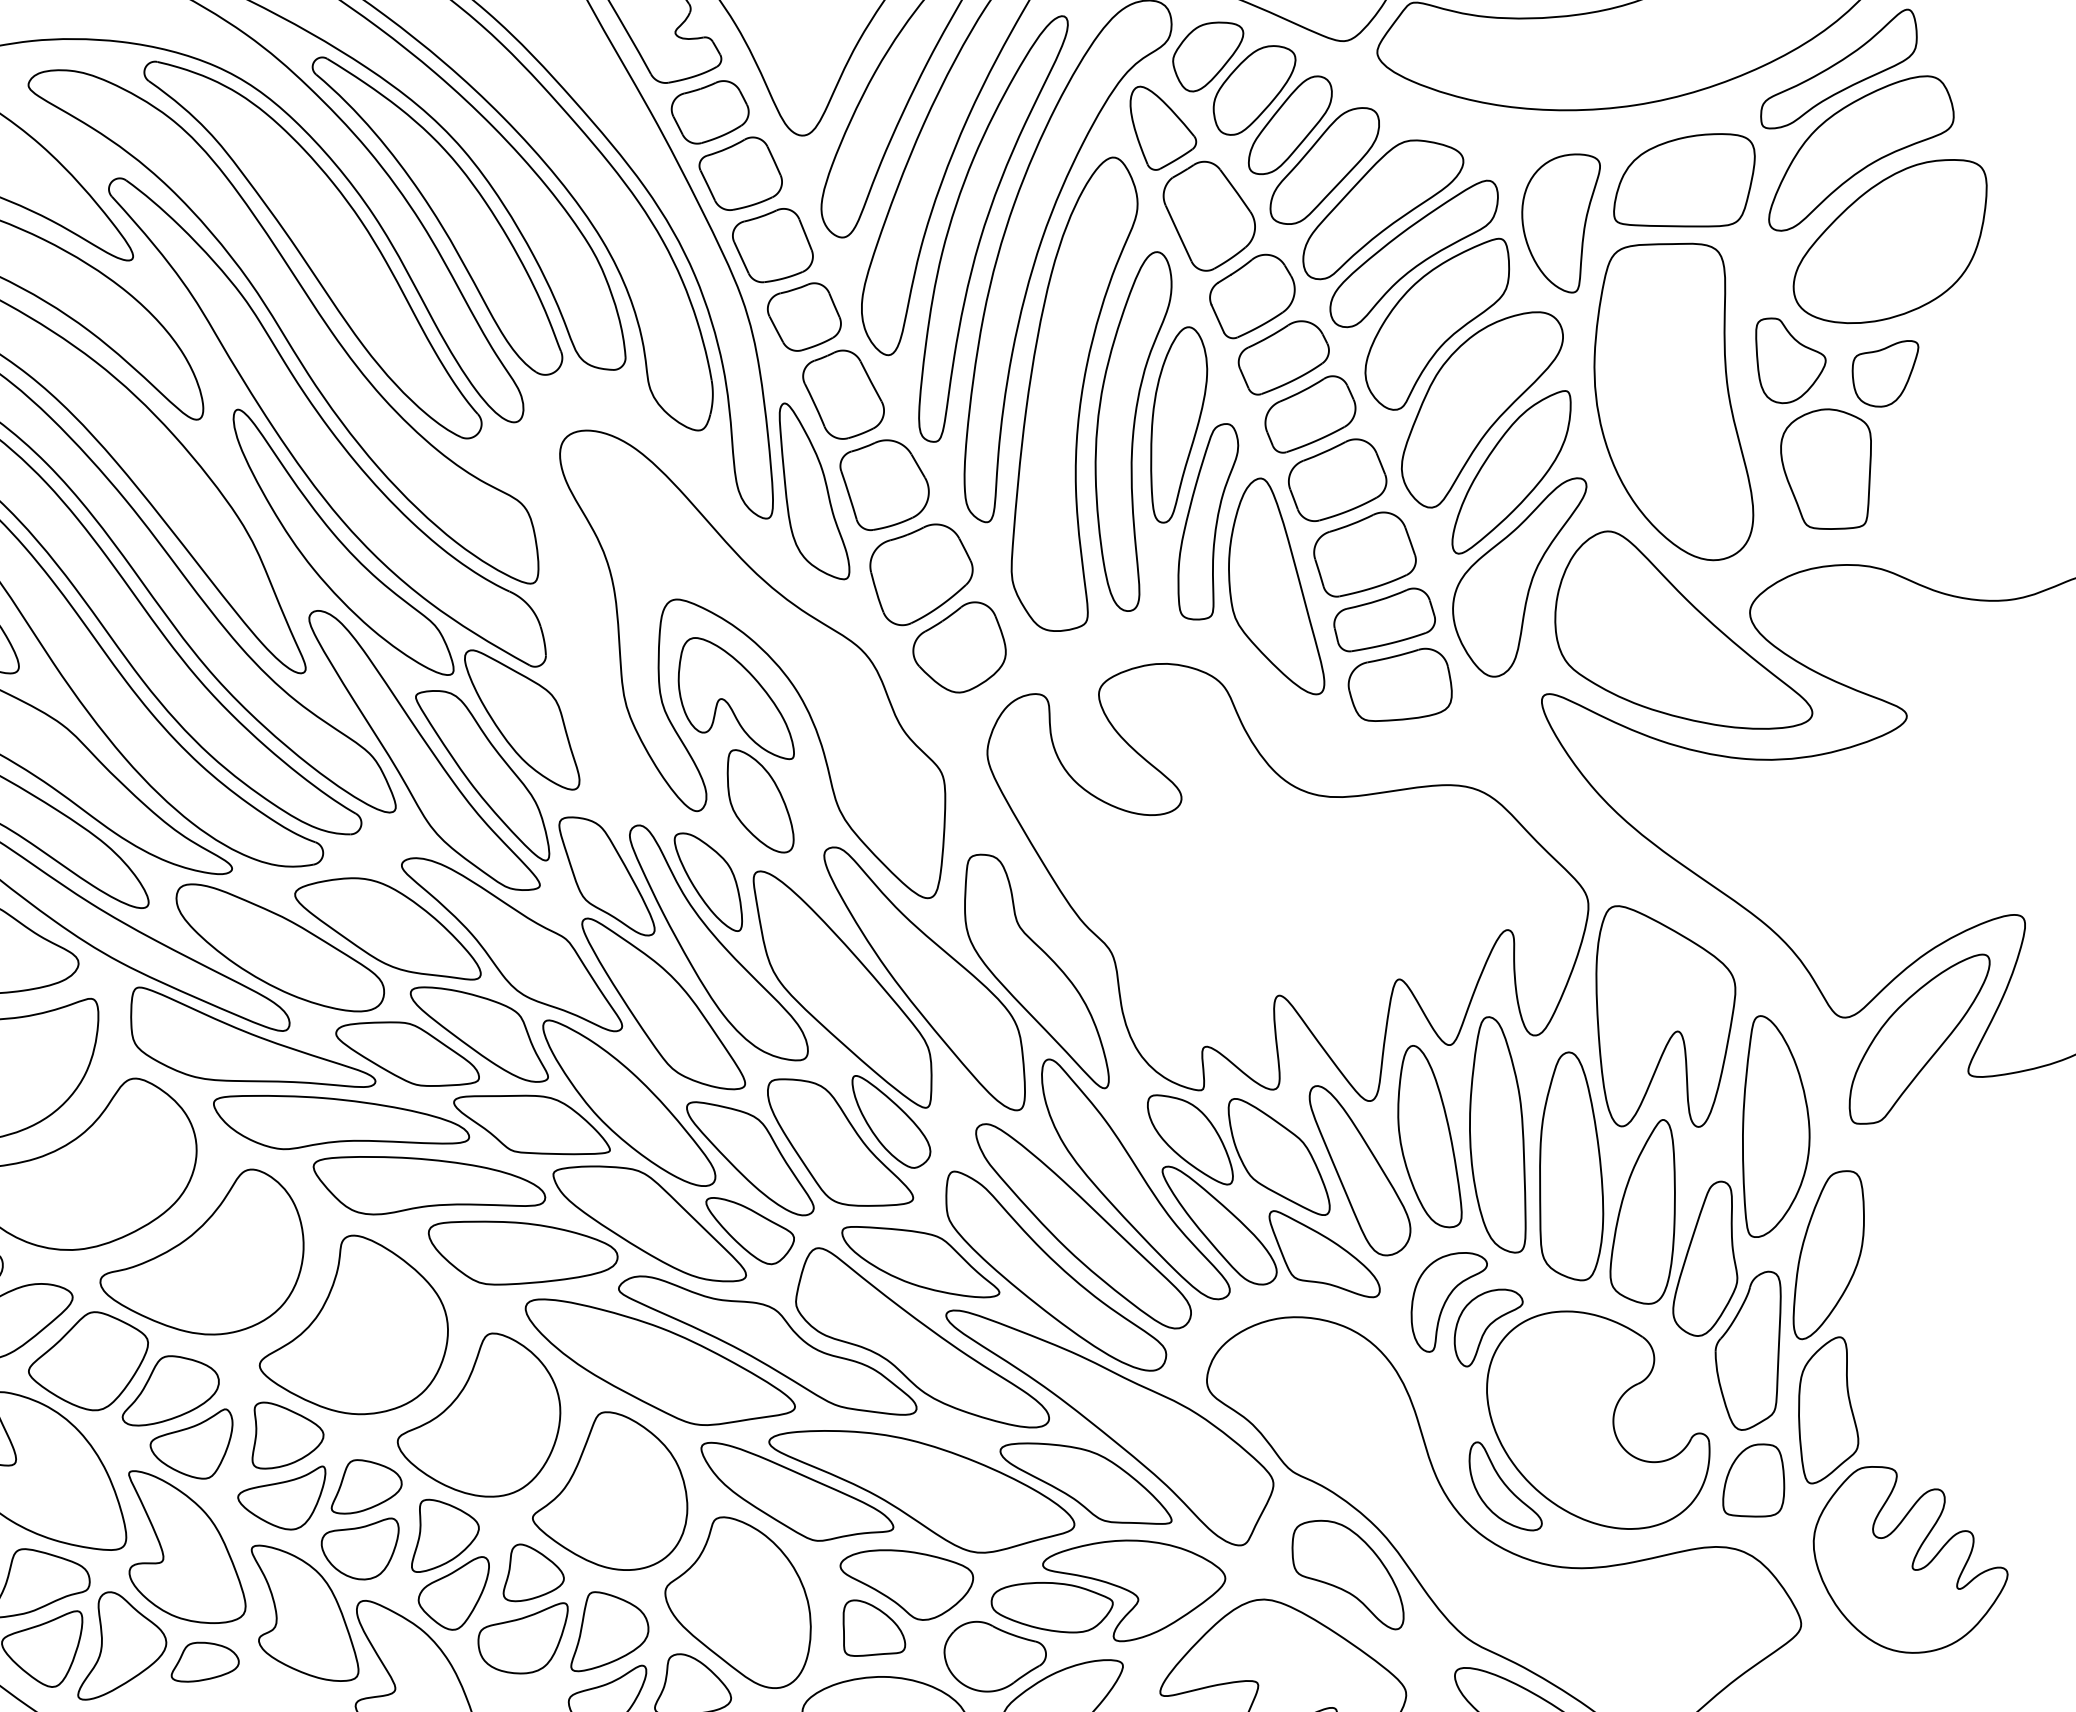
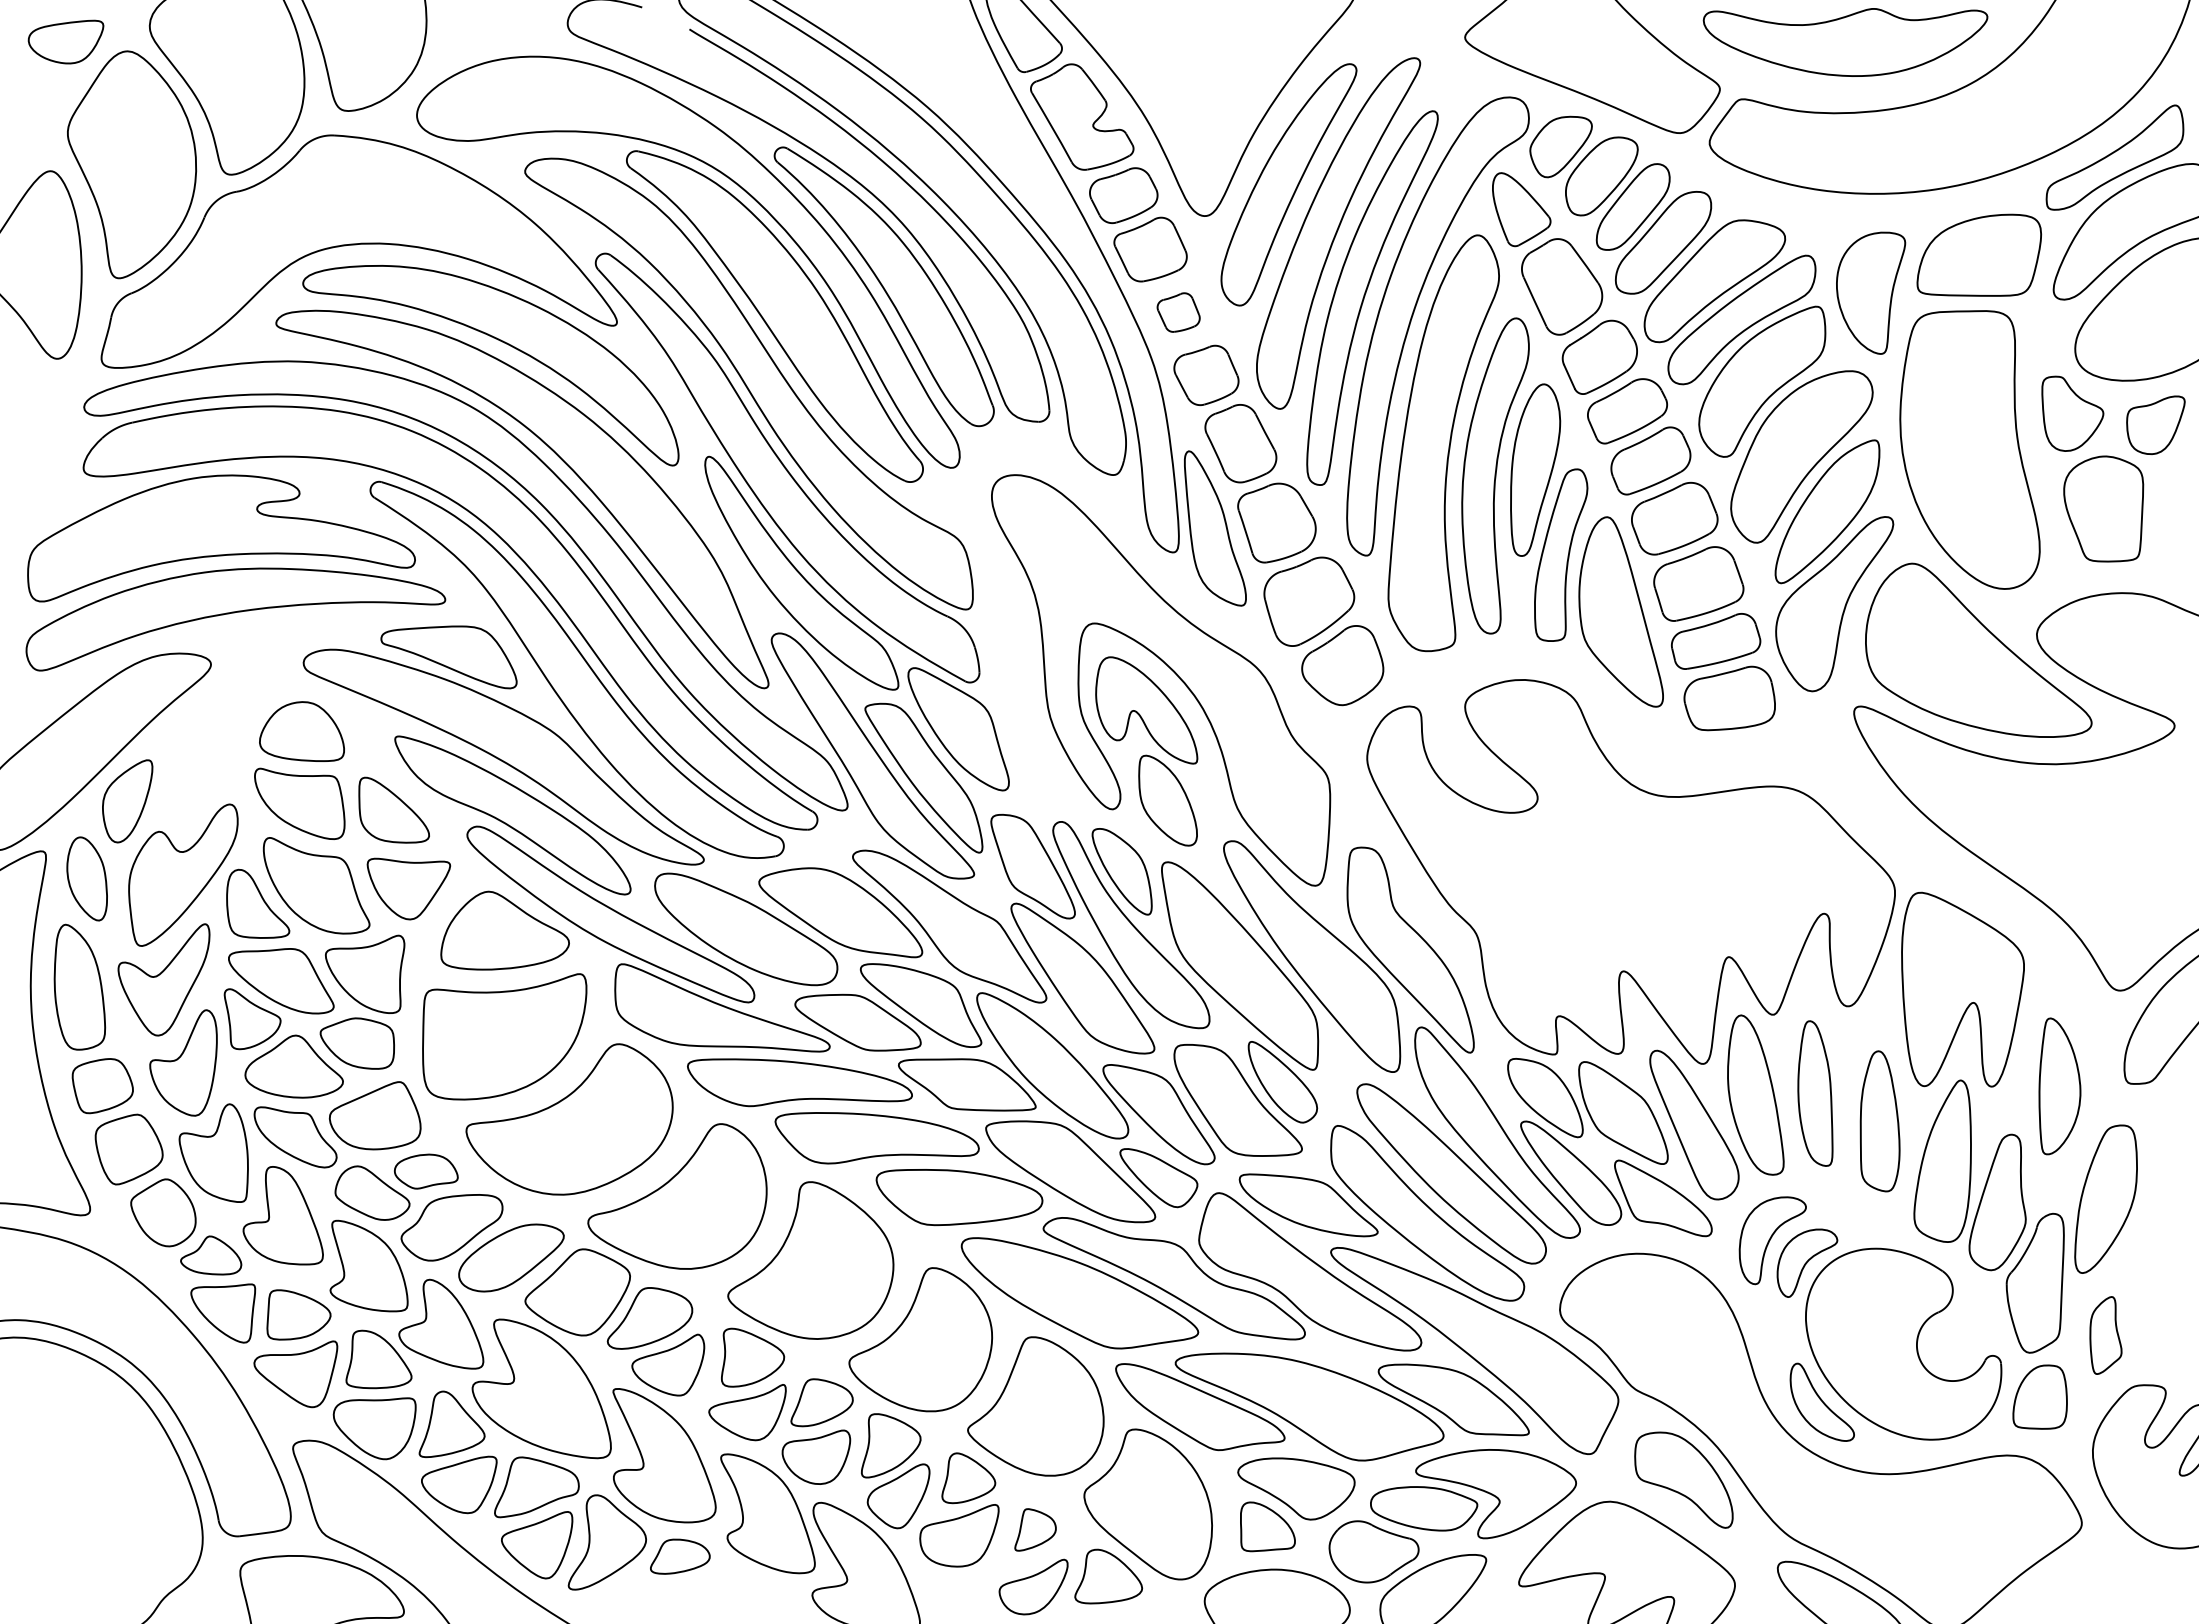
part: (772, 245) -> (1178, 312), size x0.6
part: (1775, 1126) -> (2059, 1086), size x0.7
part: (1497, 1134) -> (1815, 1093), size x0.7
part: (1570, 1166) -> (1879, 1121), size x0.7
part: (1828, 1410) -> (2105, 1335), size x0.6
part: (609, 1631) -> (1035, 1529), size x0.6

